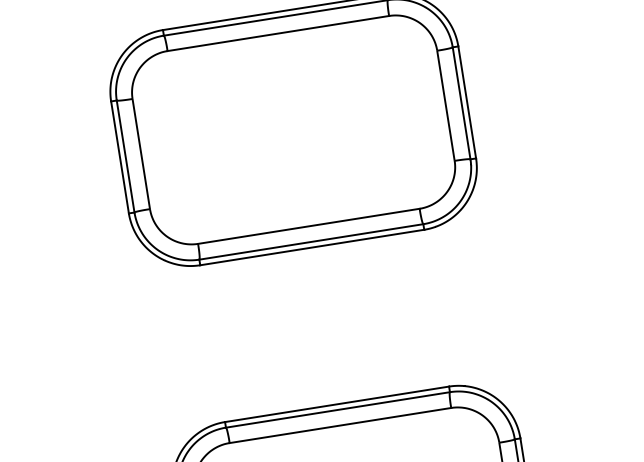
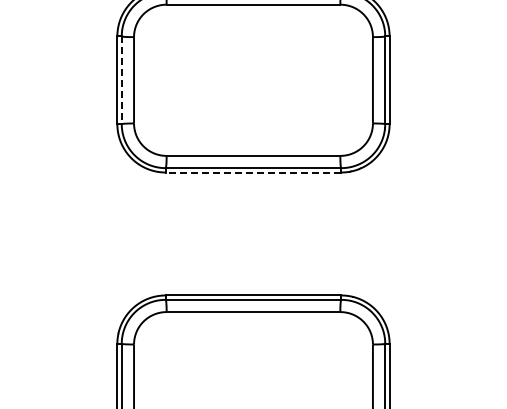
line: (125, 156) -> (121, 80), solid -> dashed
line: (312, 247) -> (253, 172), solid -> dashed

